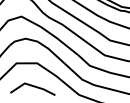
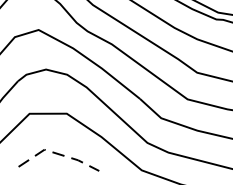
line: (32, 85) -> (58, 153), solid -> dashed

